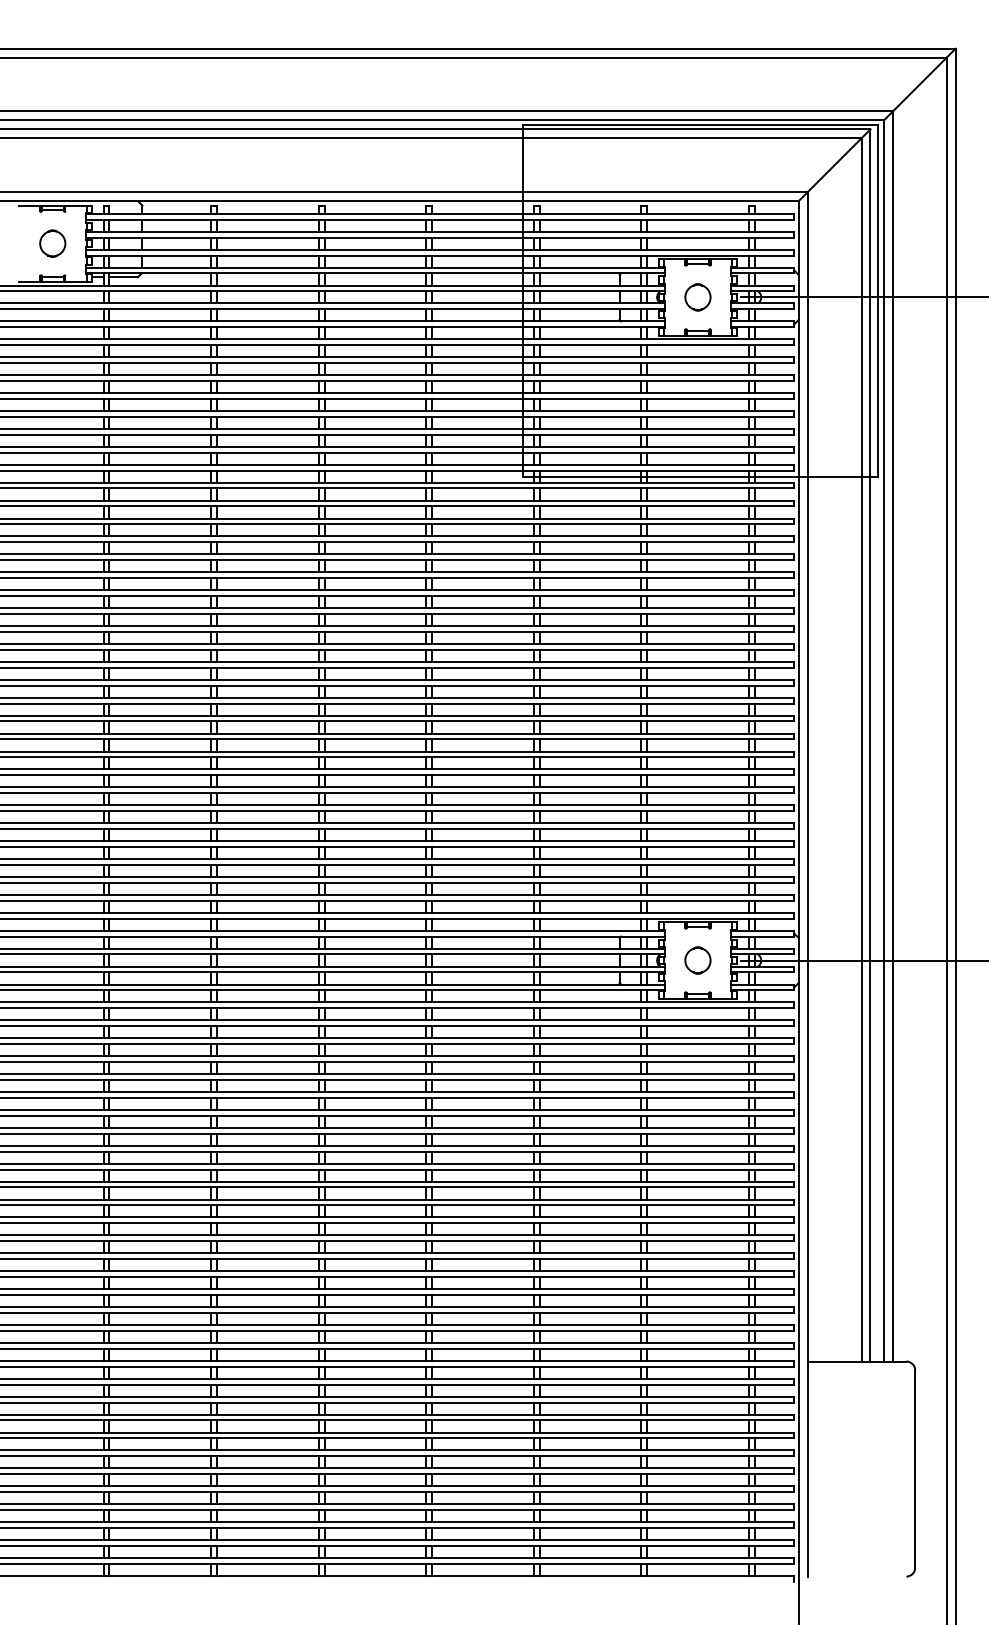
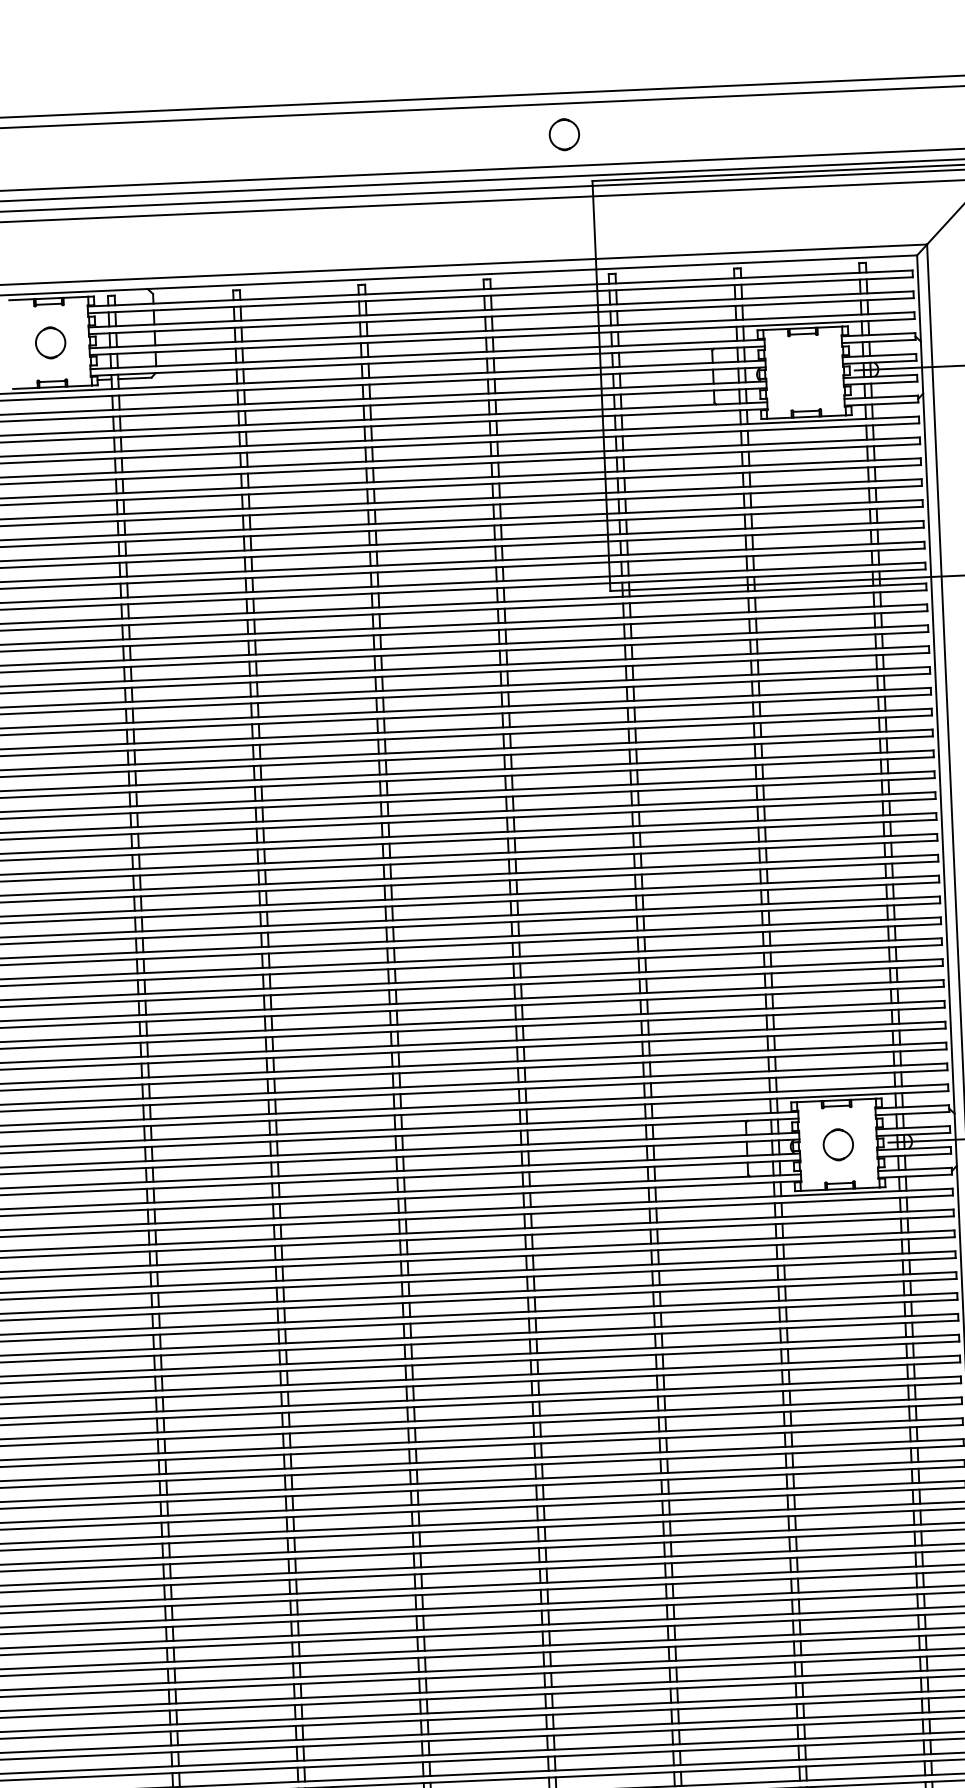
part: (697, 297) -> (563, 134), moved

